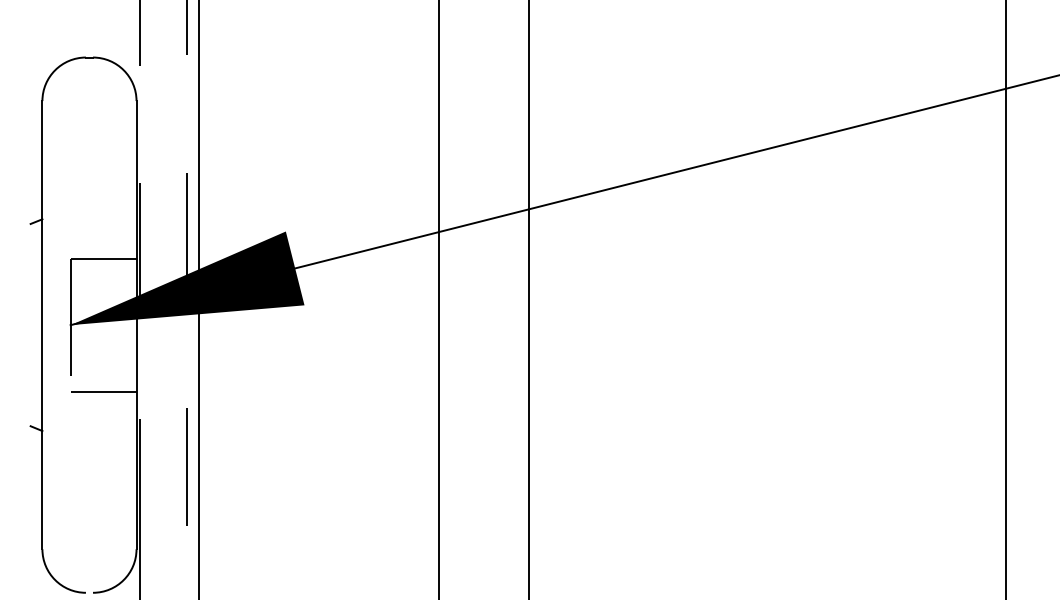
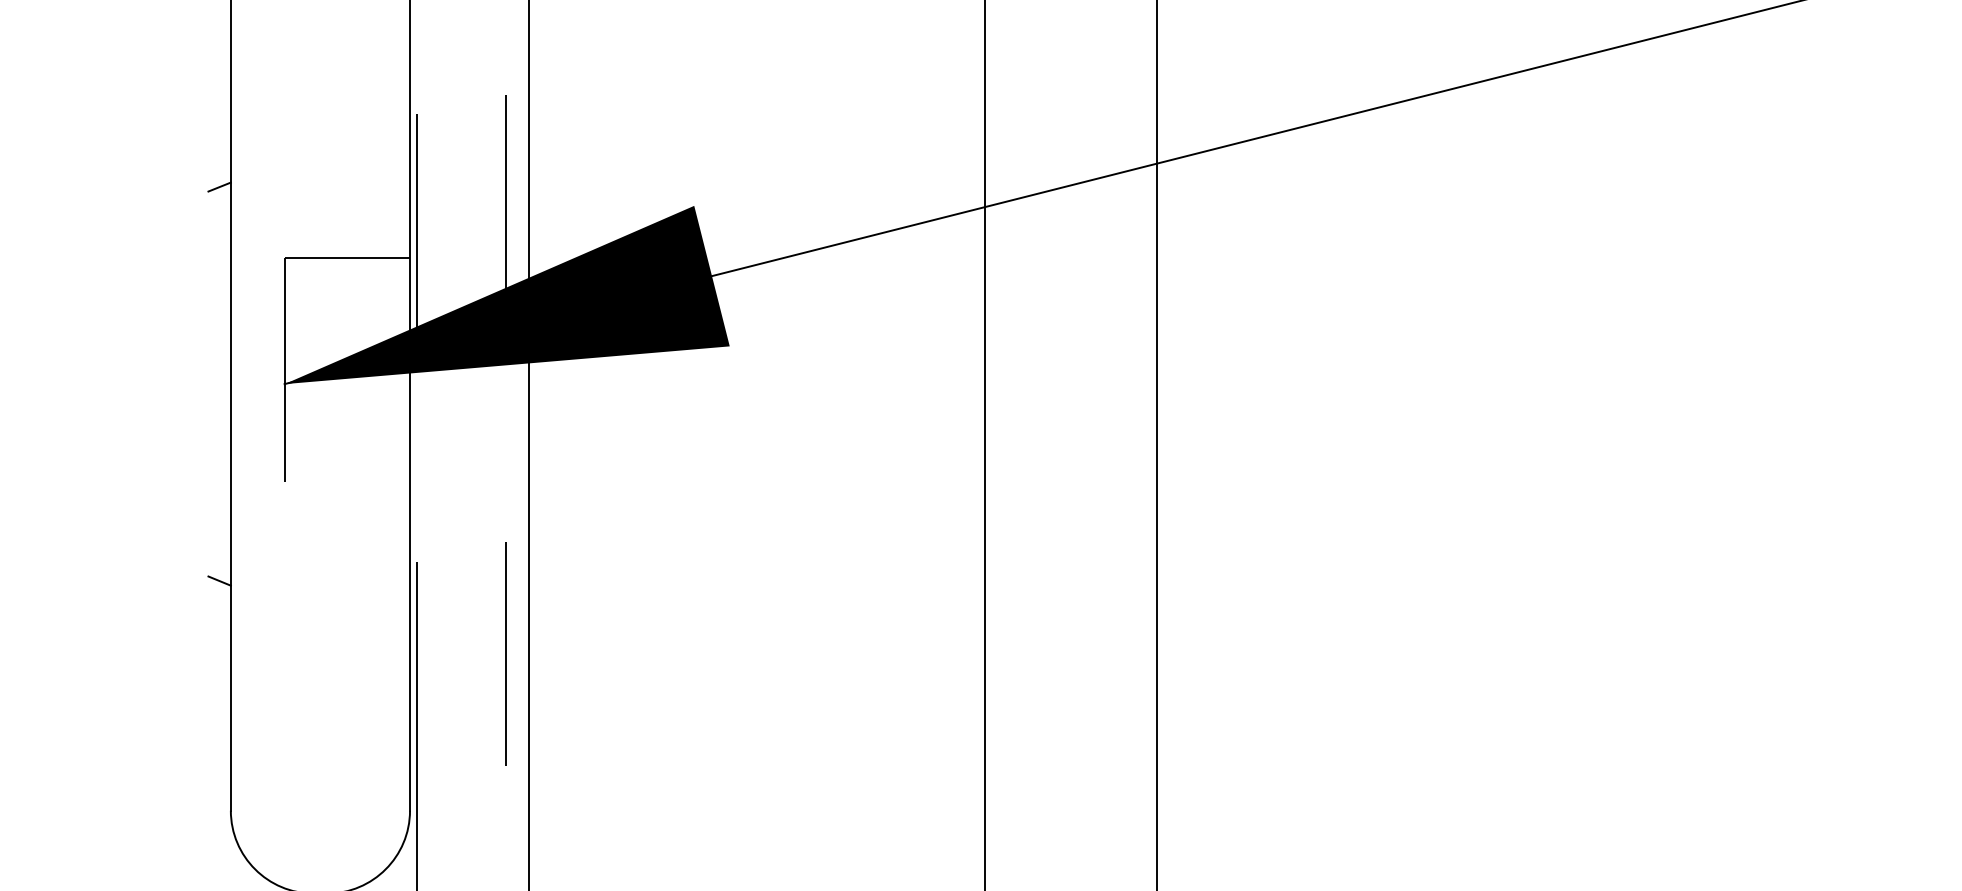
line: (103, 391) -> (347, 510), removed

